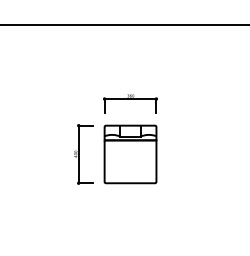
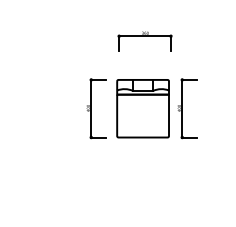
part: (130, 103) -> (145, 40), moved
part: (174, 154) -> (187, 108), added

